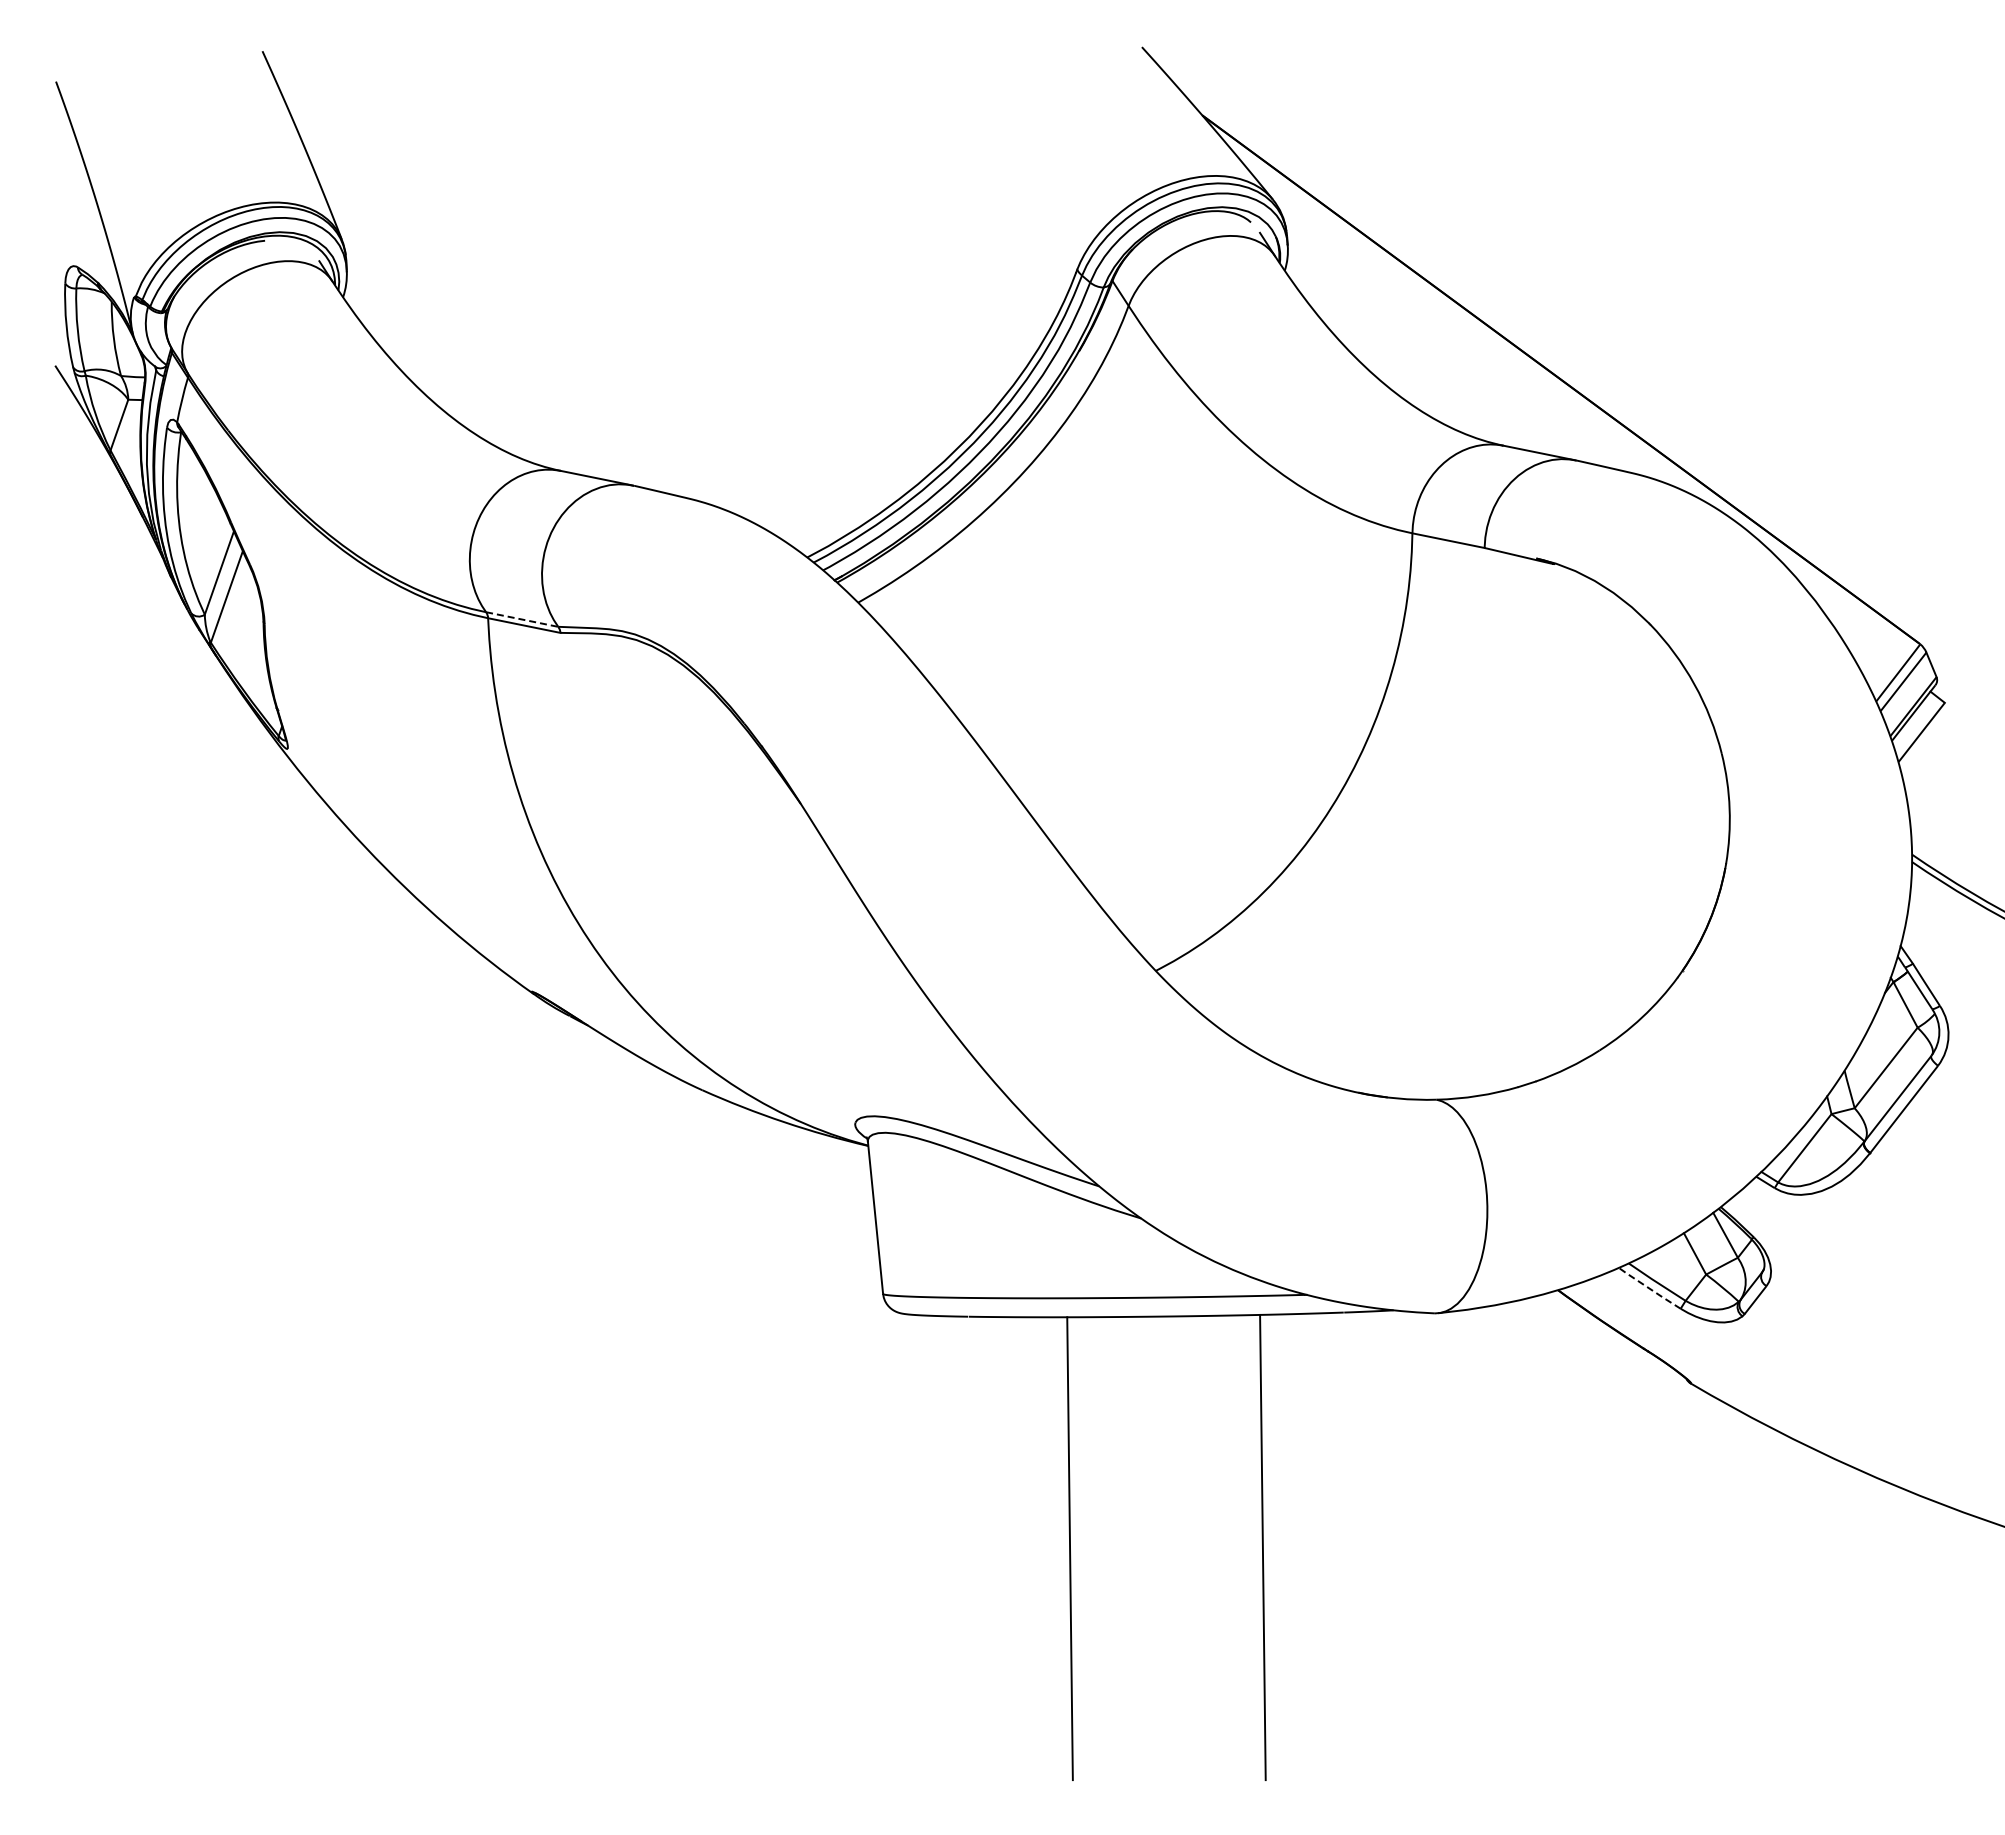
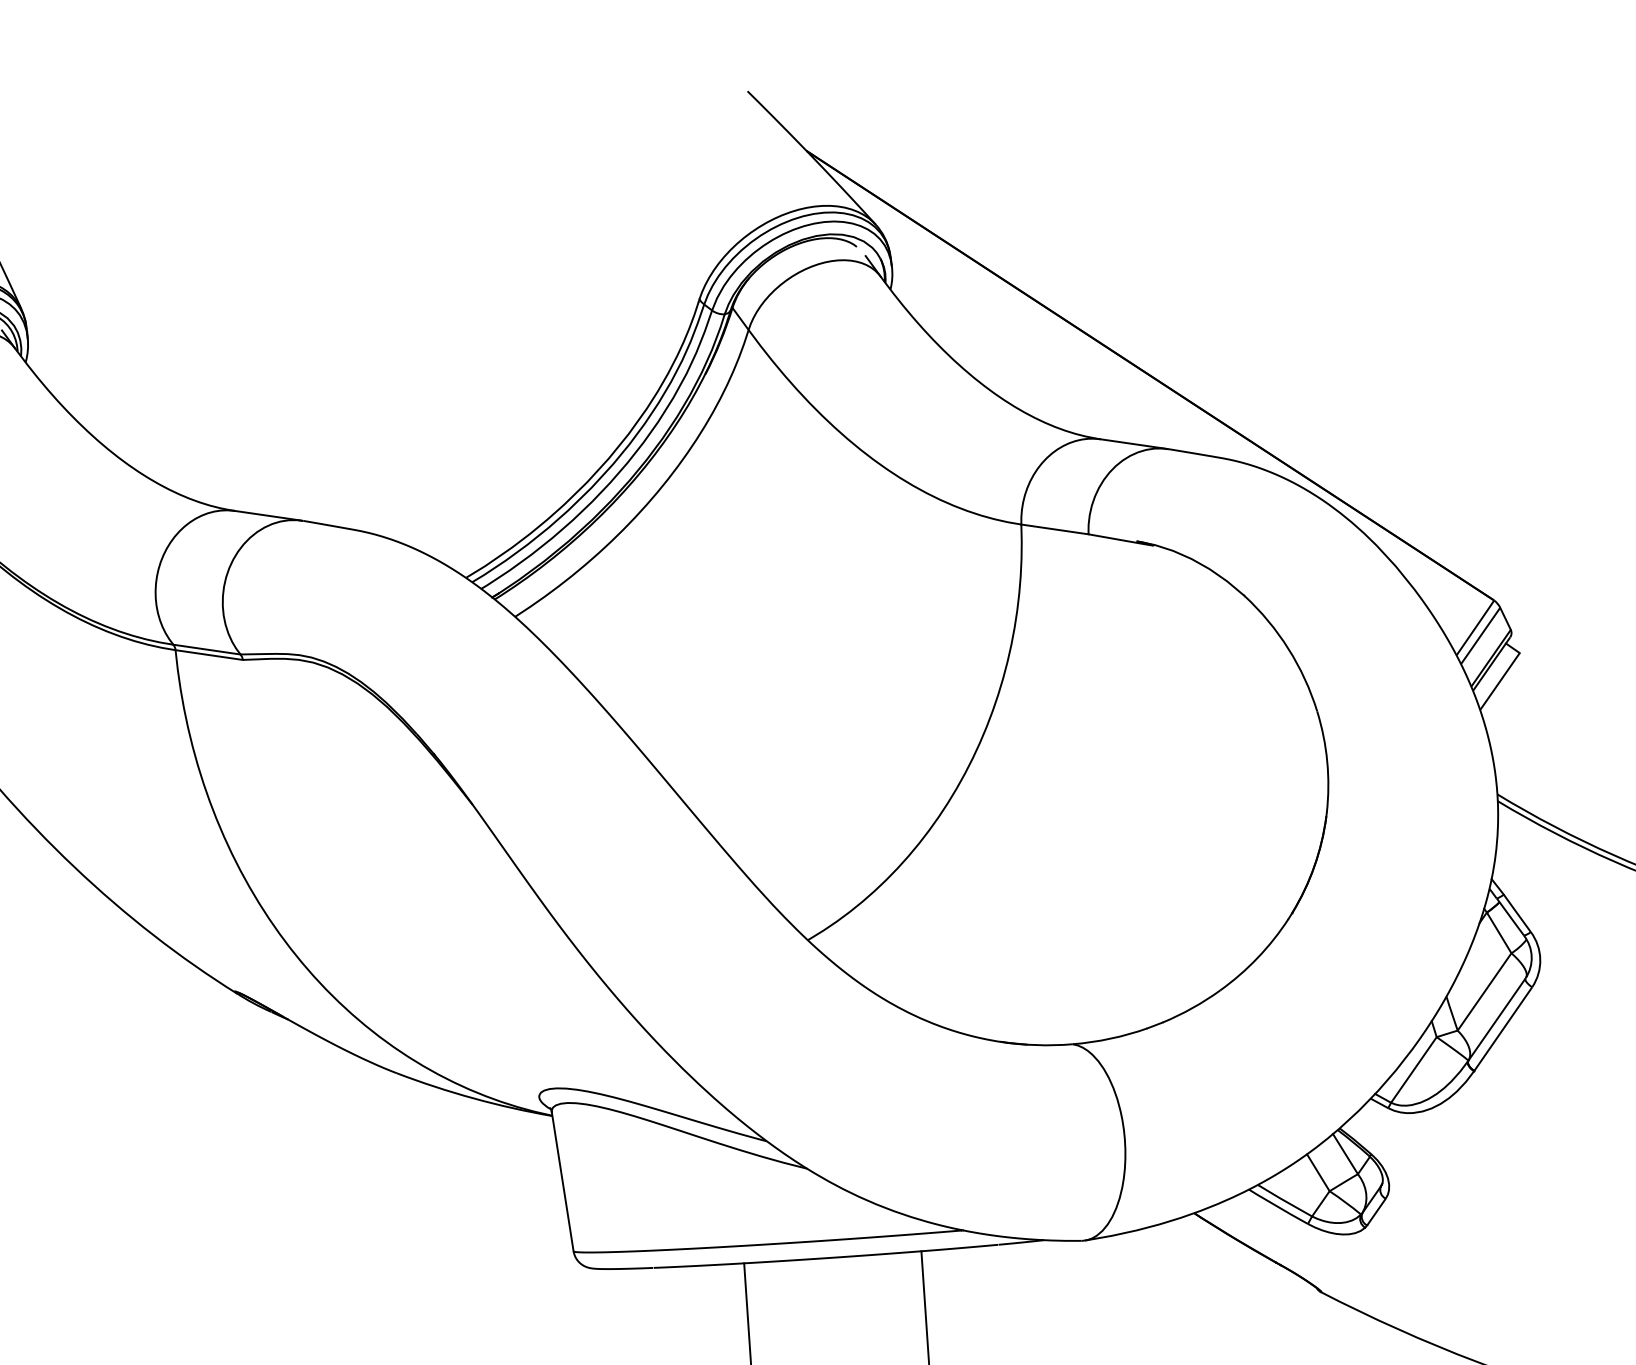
line: (522, 619) -> (207, 649), dashed -> solid
line: (1649, 1288) -> (1278, 1206), dashed -> solid

